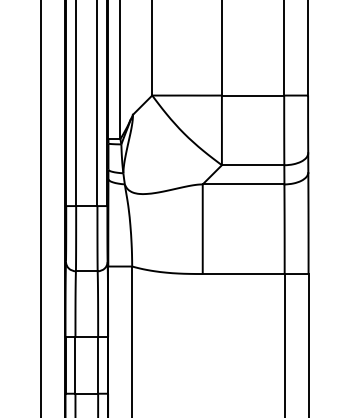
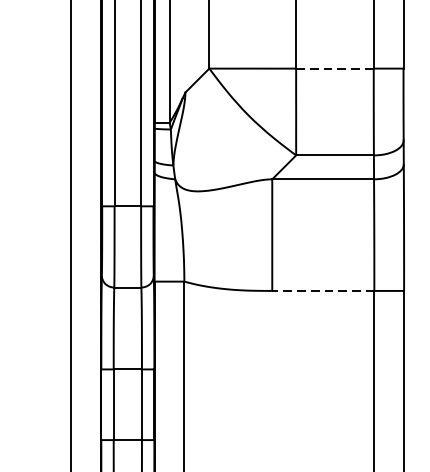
line: (253, 95) -> (335, 68), solid -> dashed
line: (243, 274) -> (323, 291), solid -> dashed

